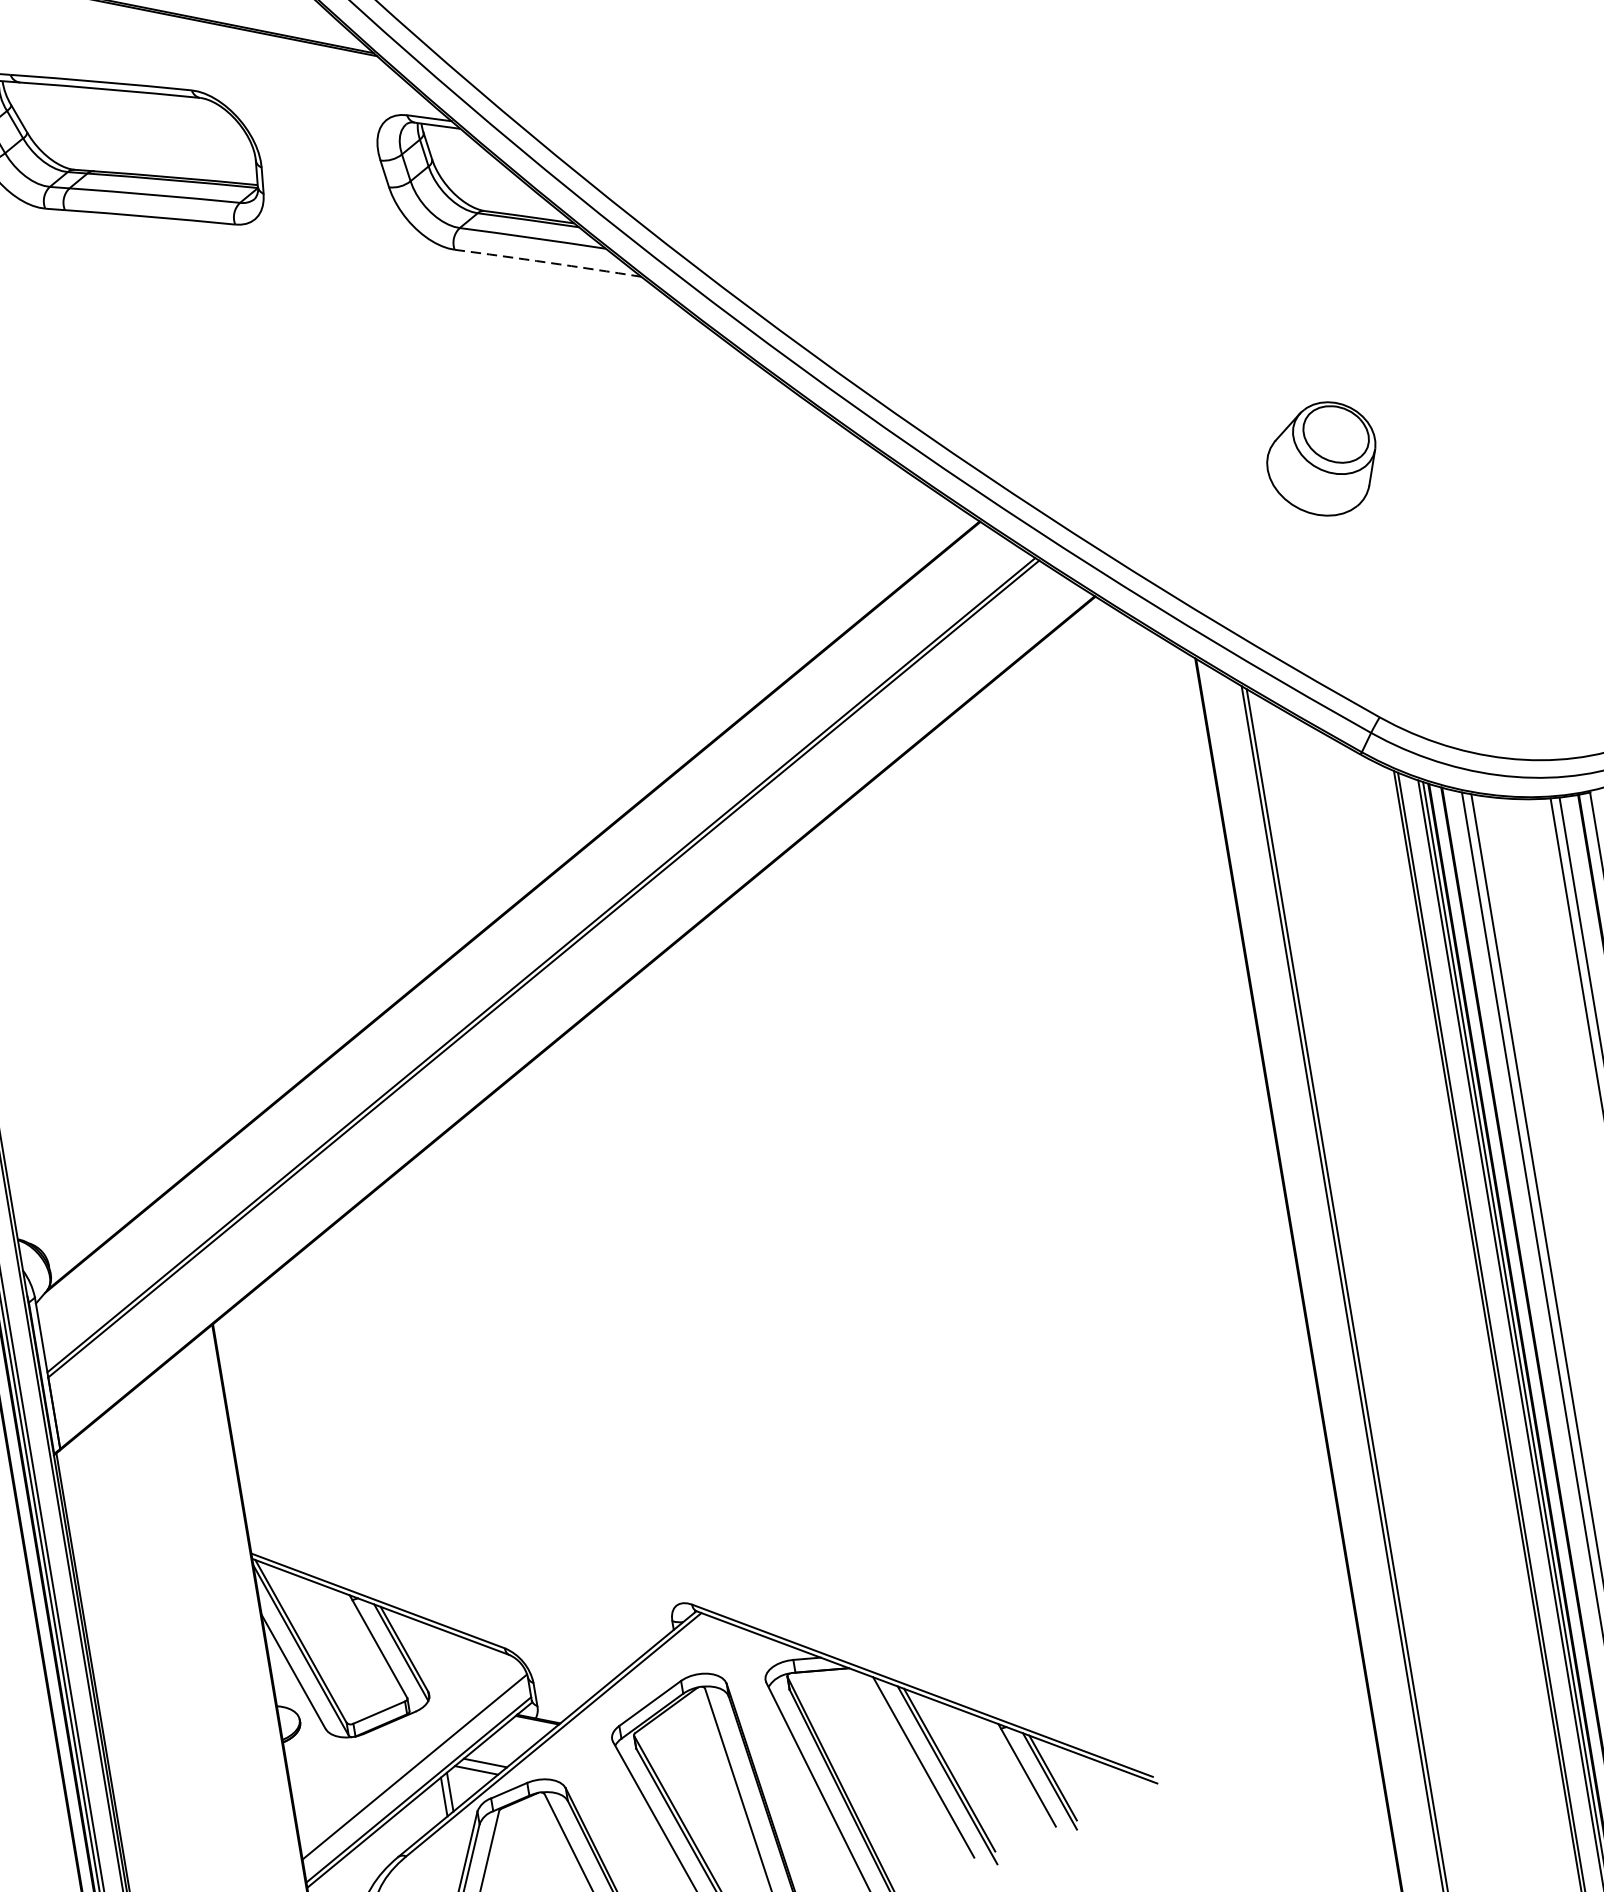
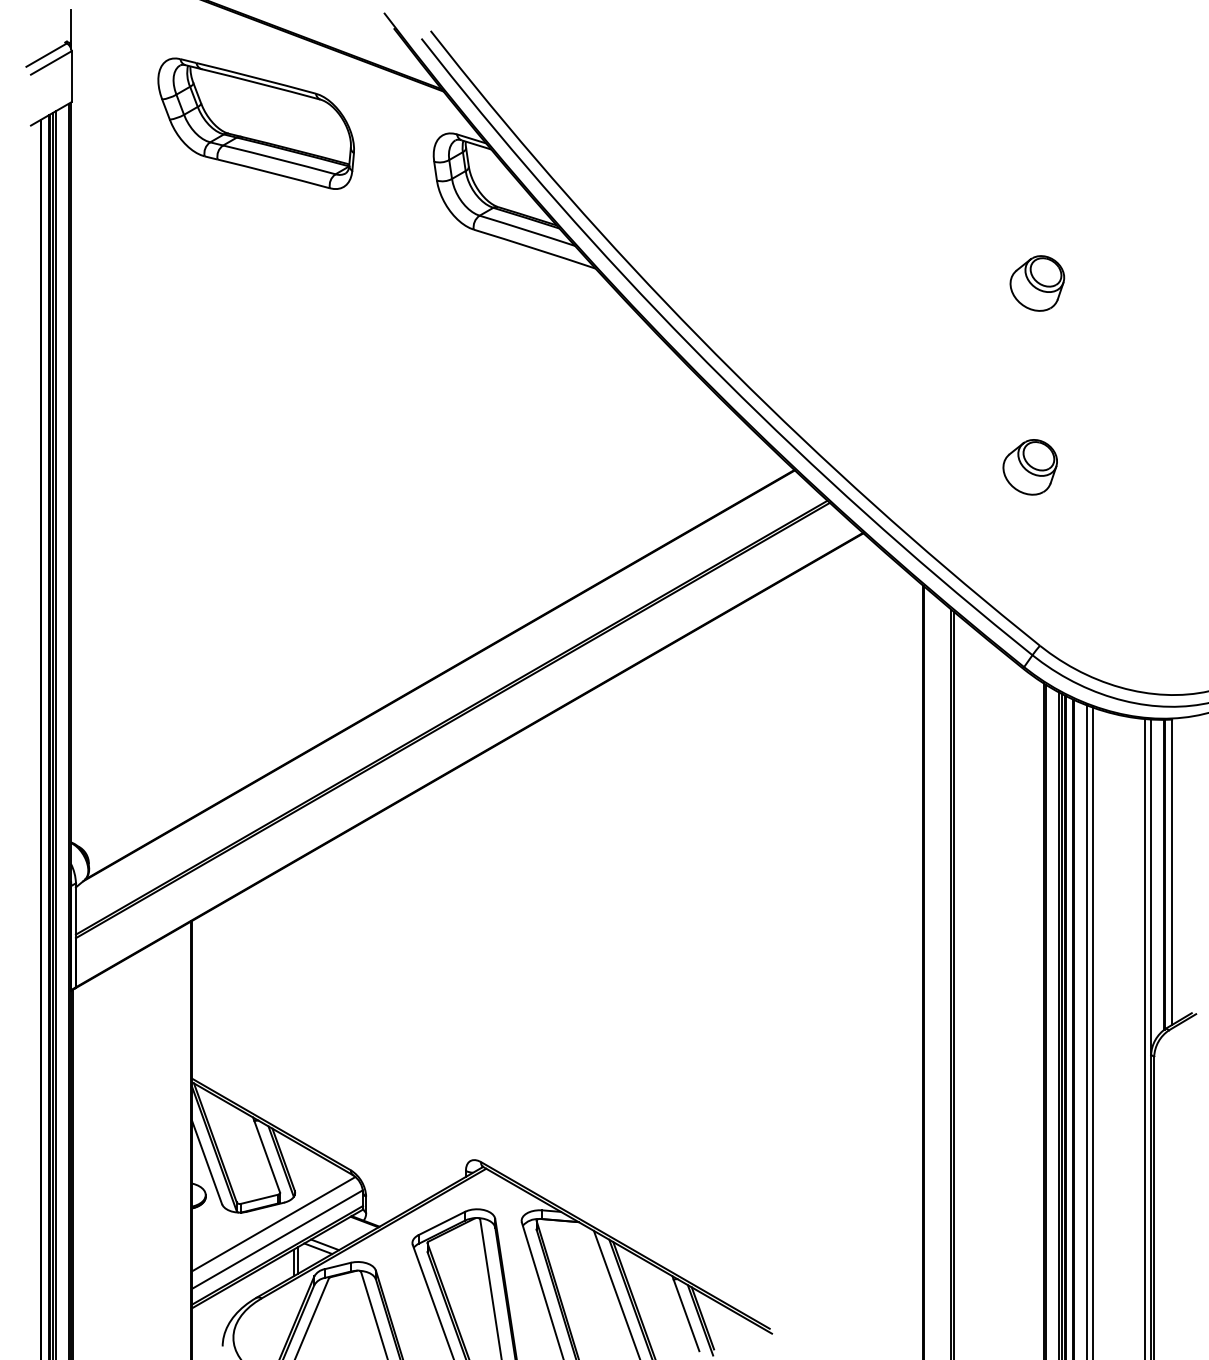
part: (1287, 190) -> (1037, 283), added
arc: (547, 262) -> (534, 248), dashed -> solid
part: (1321, 460) -> (1029, 467), size x0.71
line: (405, 1745) -> (273, 1224), added

